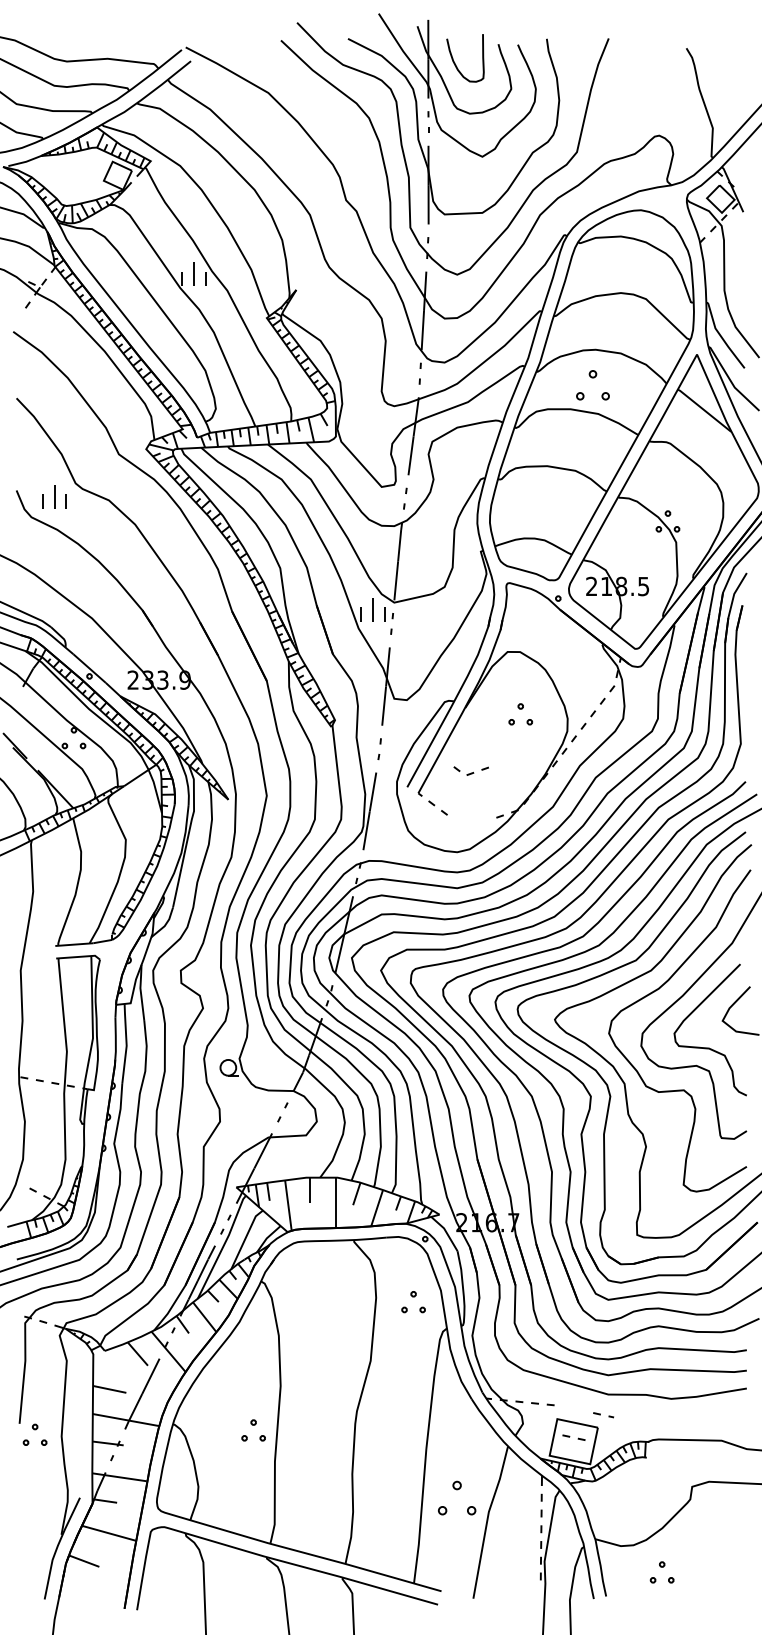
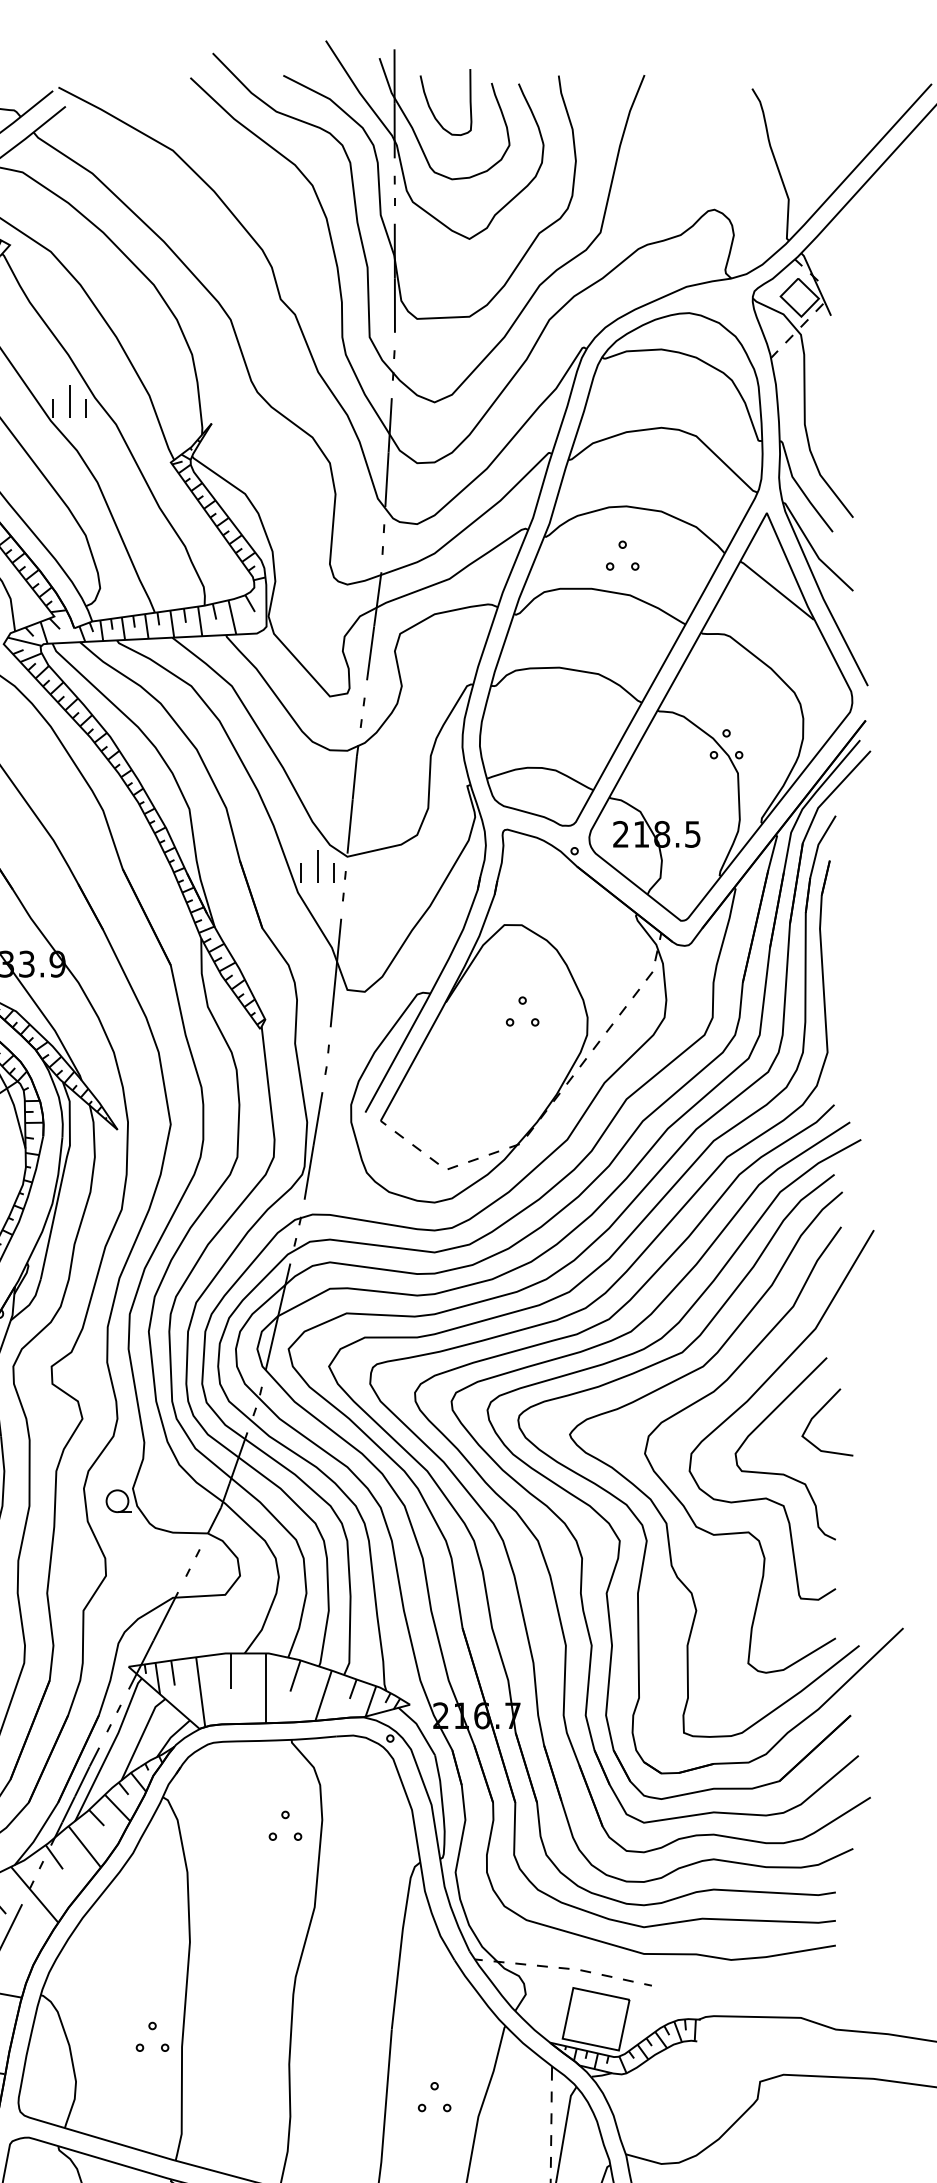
part: (592, 385) -> (622, 555), size x0.71
part: (470, 770) -> (452, 1162), moved
part: (413, 1302) -> (285, 1826), moved
part: (253, 1430) -> (152, 2036), moved
part: (573, 1437) -> (595, 1973), moved
part: (457, 1497) -> (434, 2096), size x0.62

